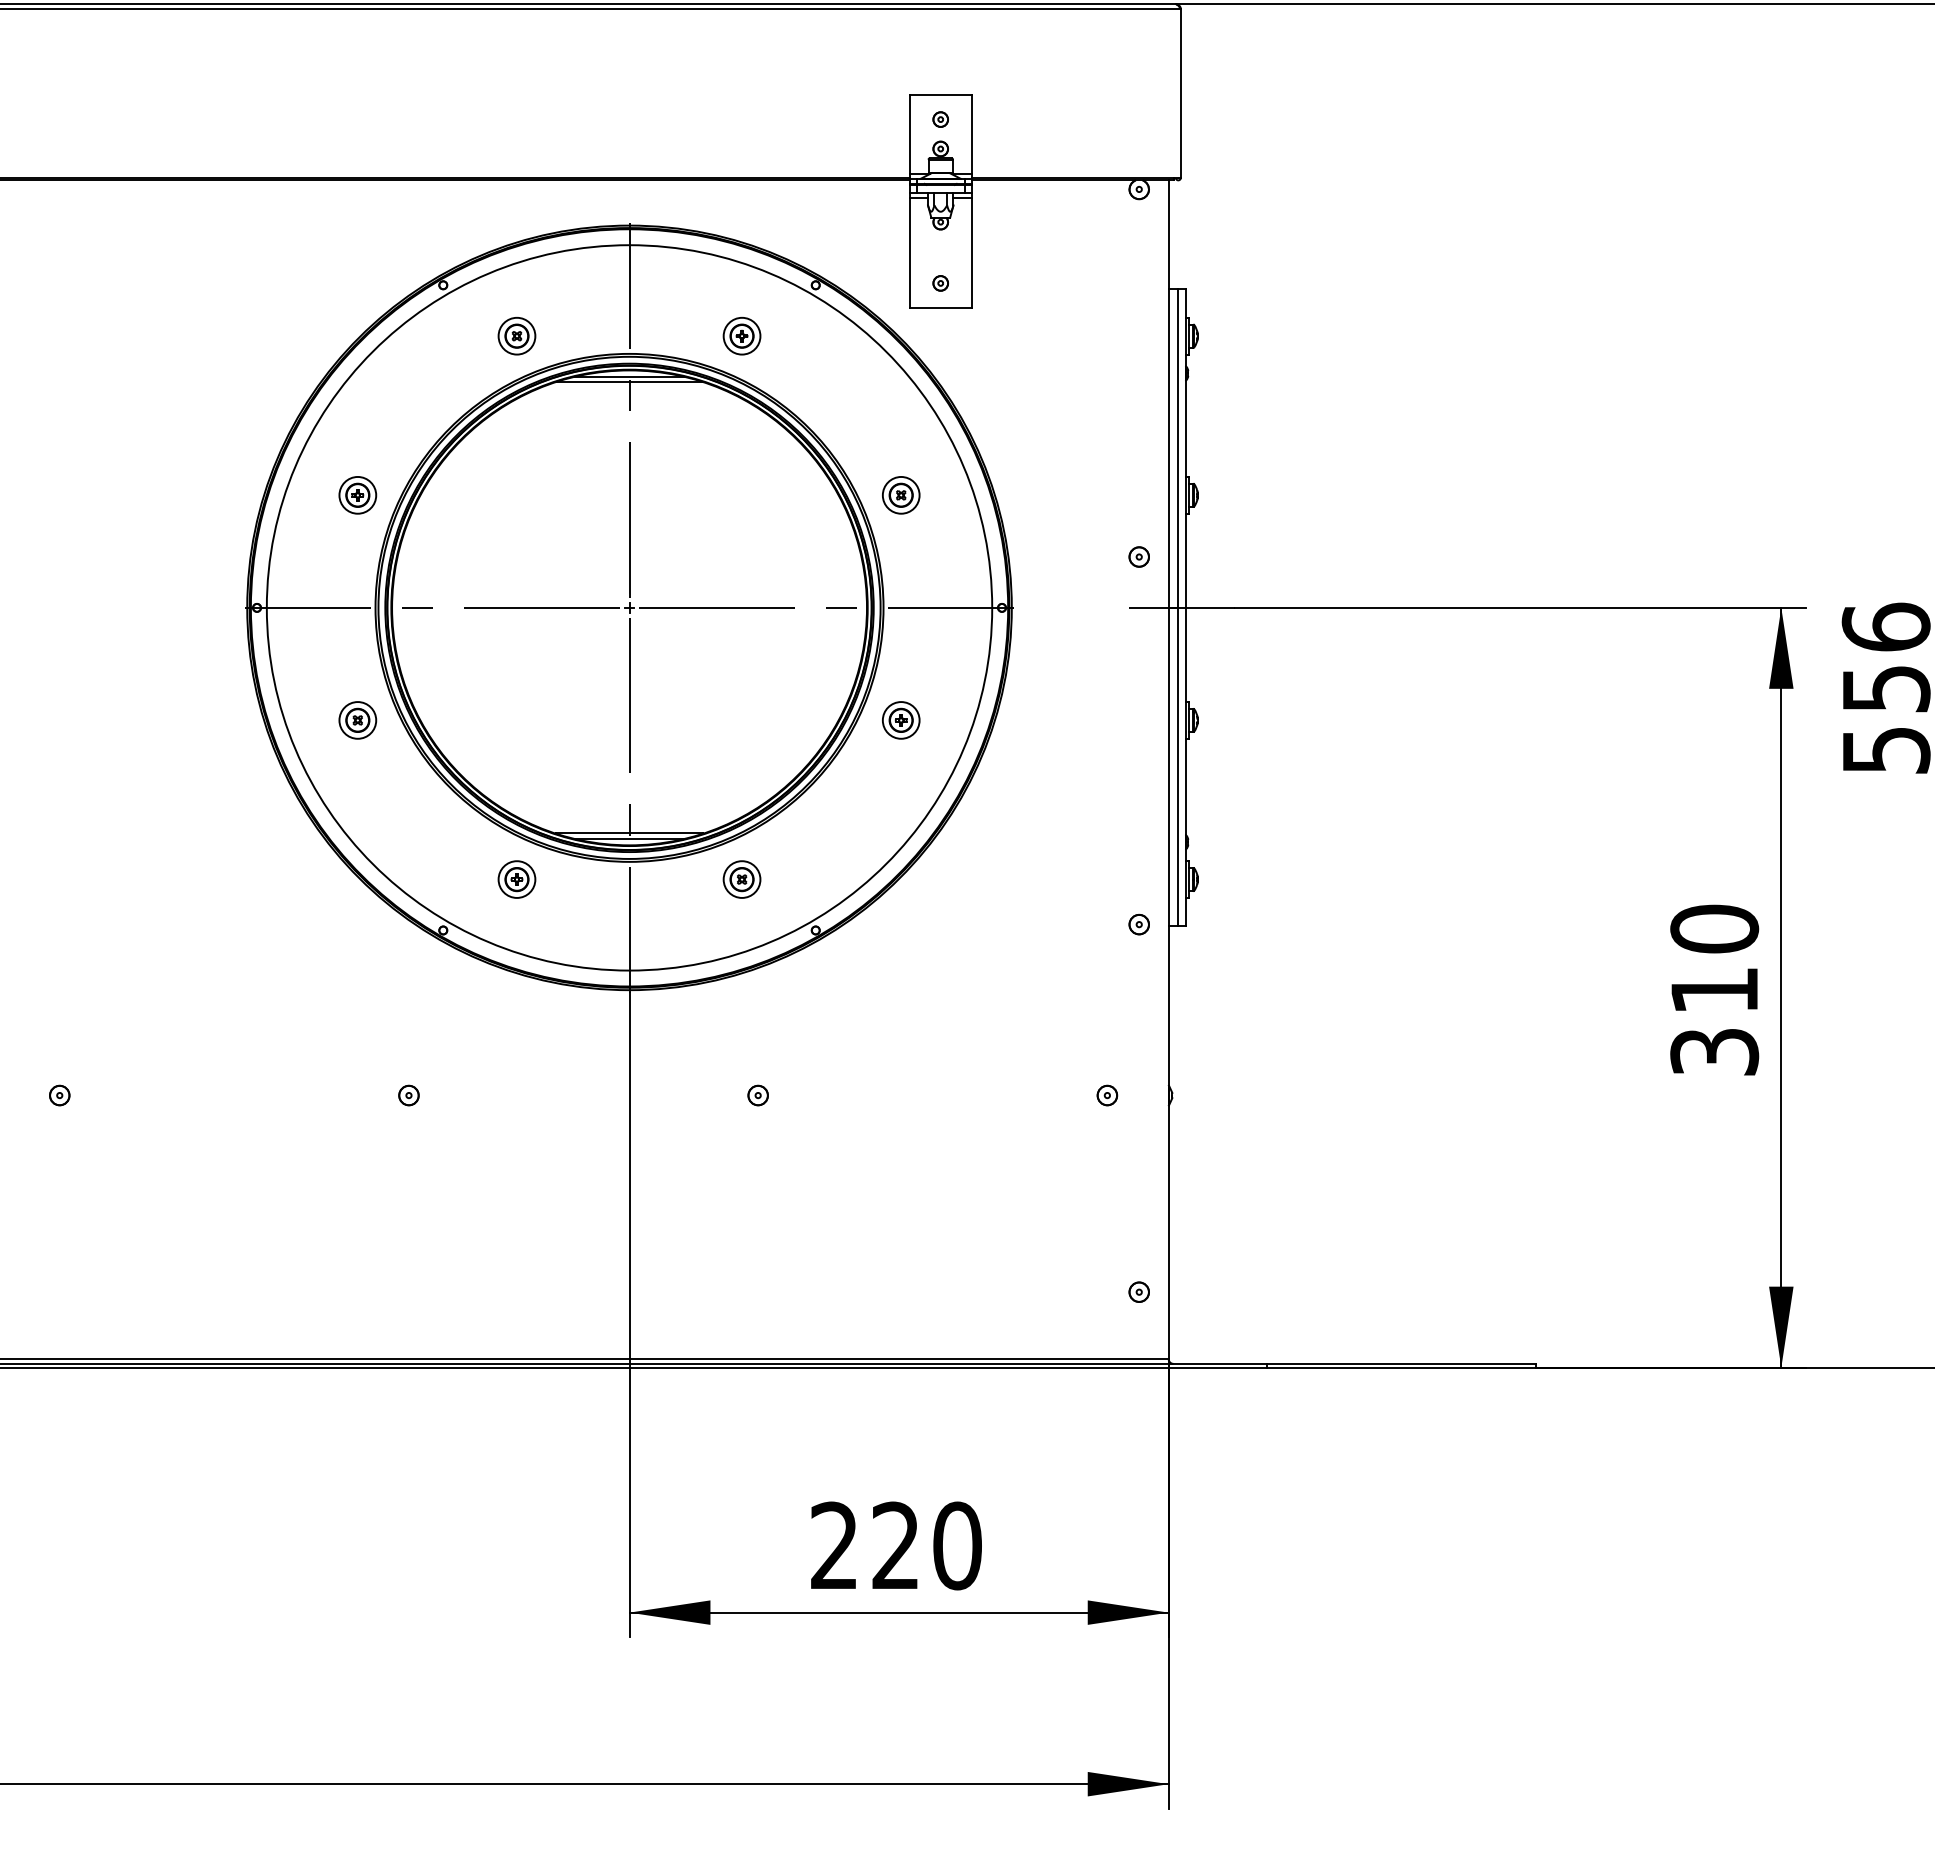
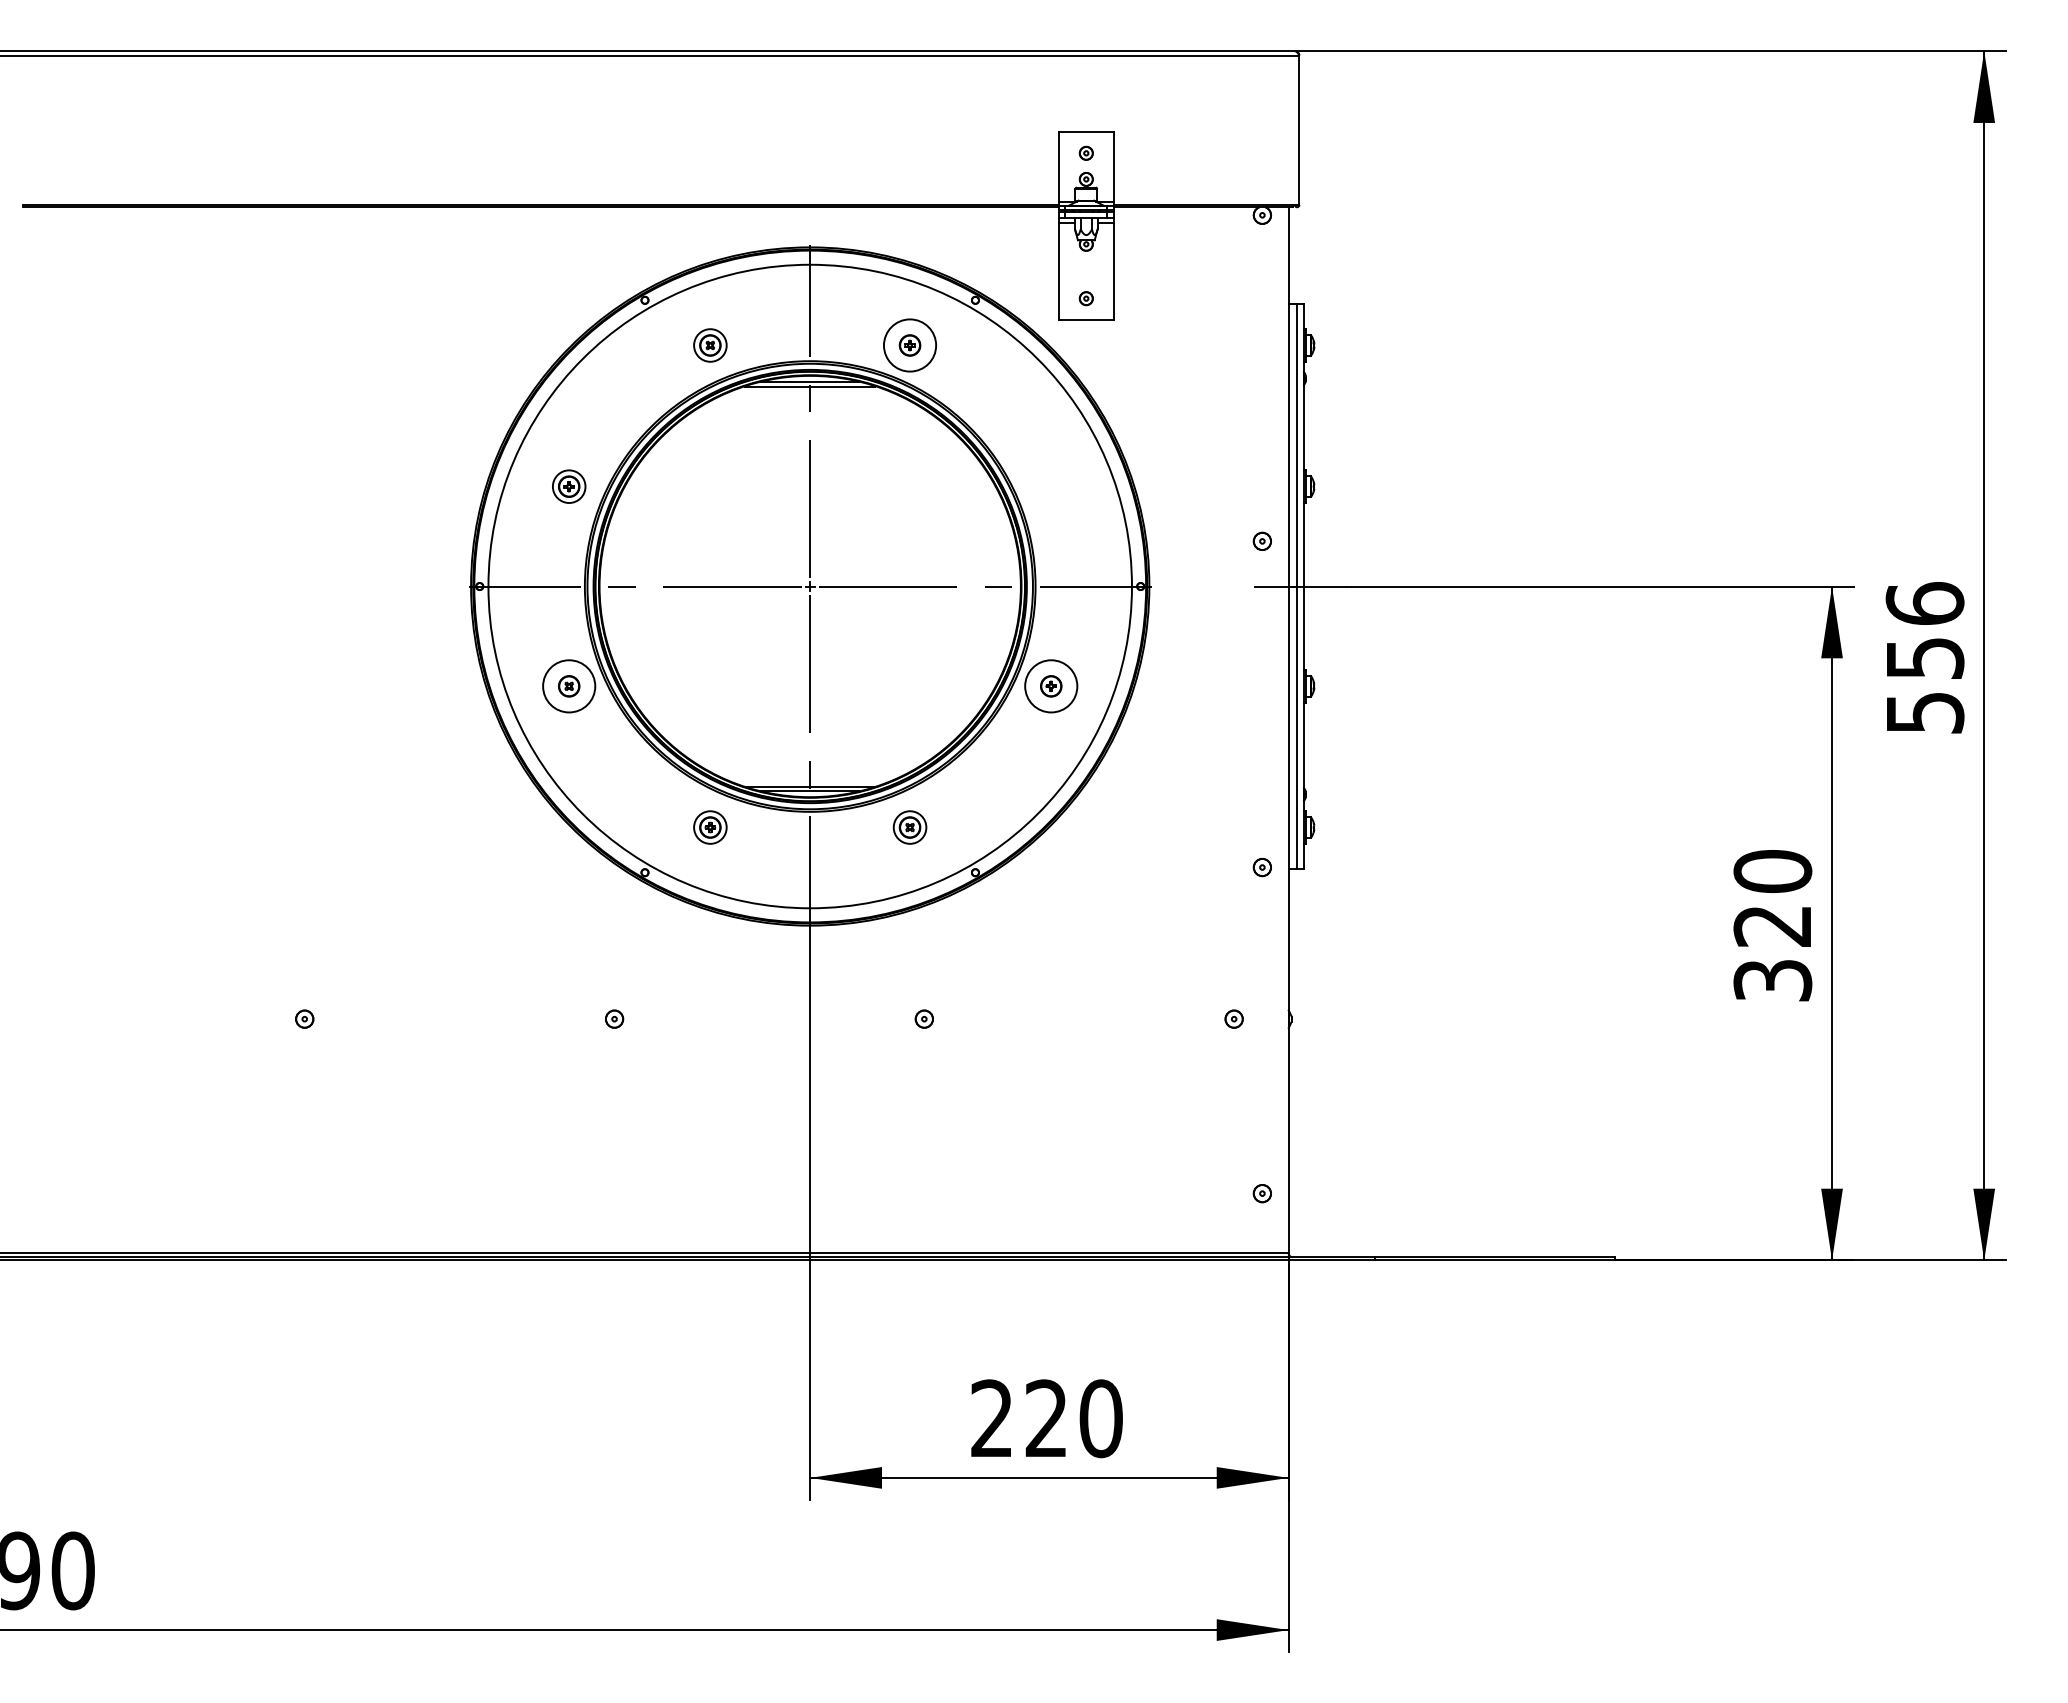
circle: (741, 336) -> (909, 345), size x1.6
part: (901, 495) -> (1051, 486), removed
circle: (357, 720) -> (568, 686), size x1.6
circle: (900, 720) -> (1050, 686), size x1.6
text: (1713, 991) -> (1771, 926), 310 -> 320

